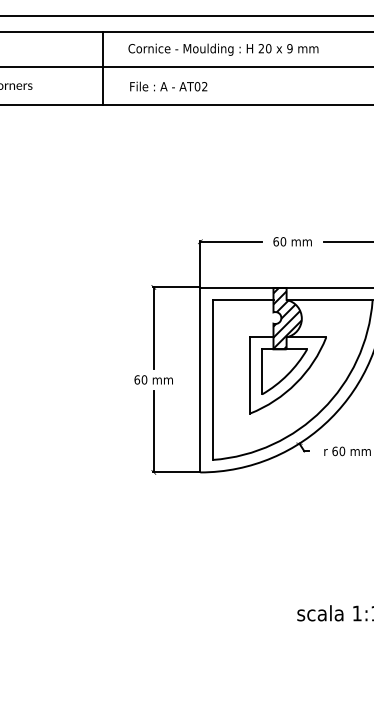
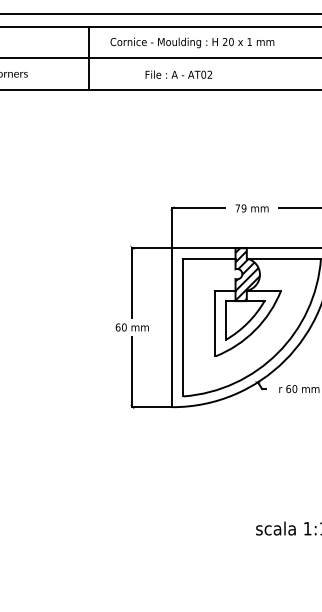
text: (289, 48) -> (249, 41), 9 -> 1
text: (168, 86) -> (178, 74), moved
text: (279, 241) -> (240, 208), 60 -> 79

